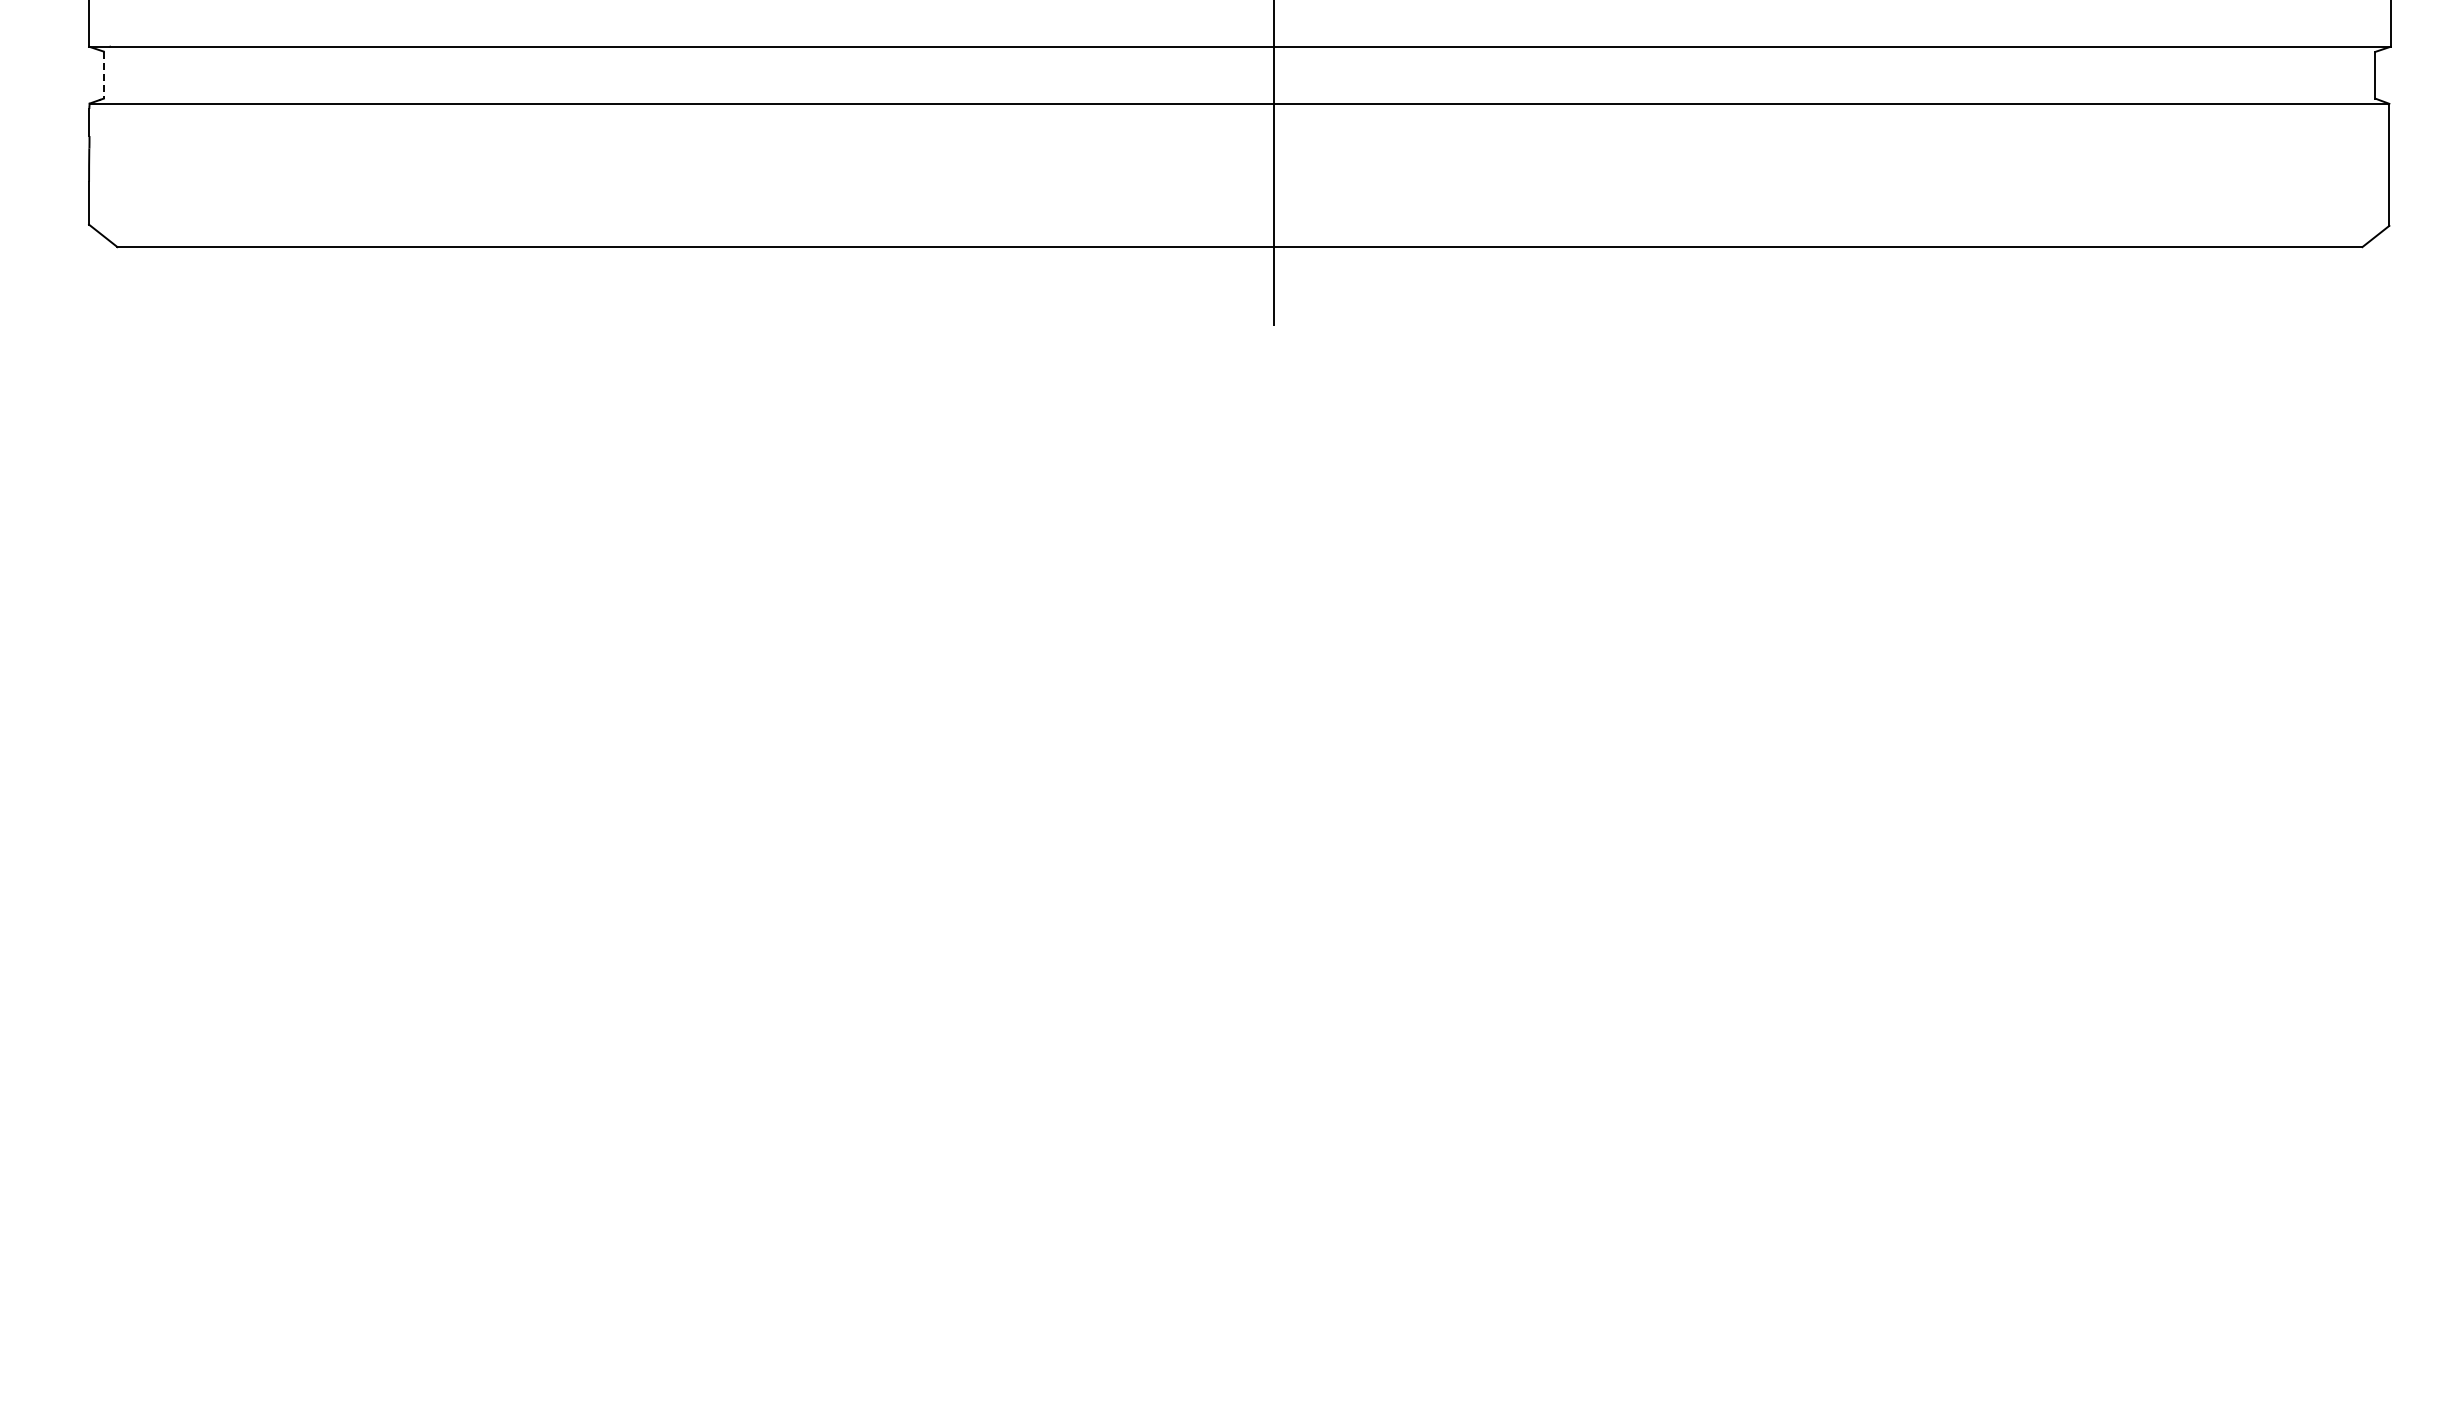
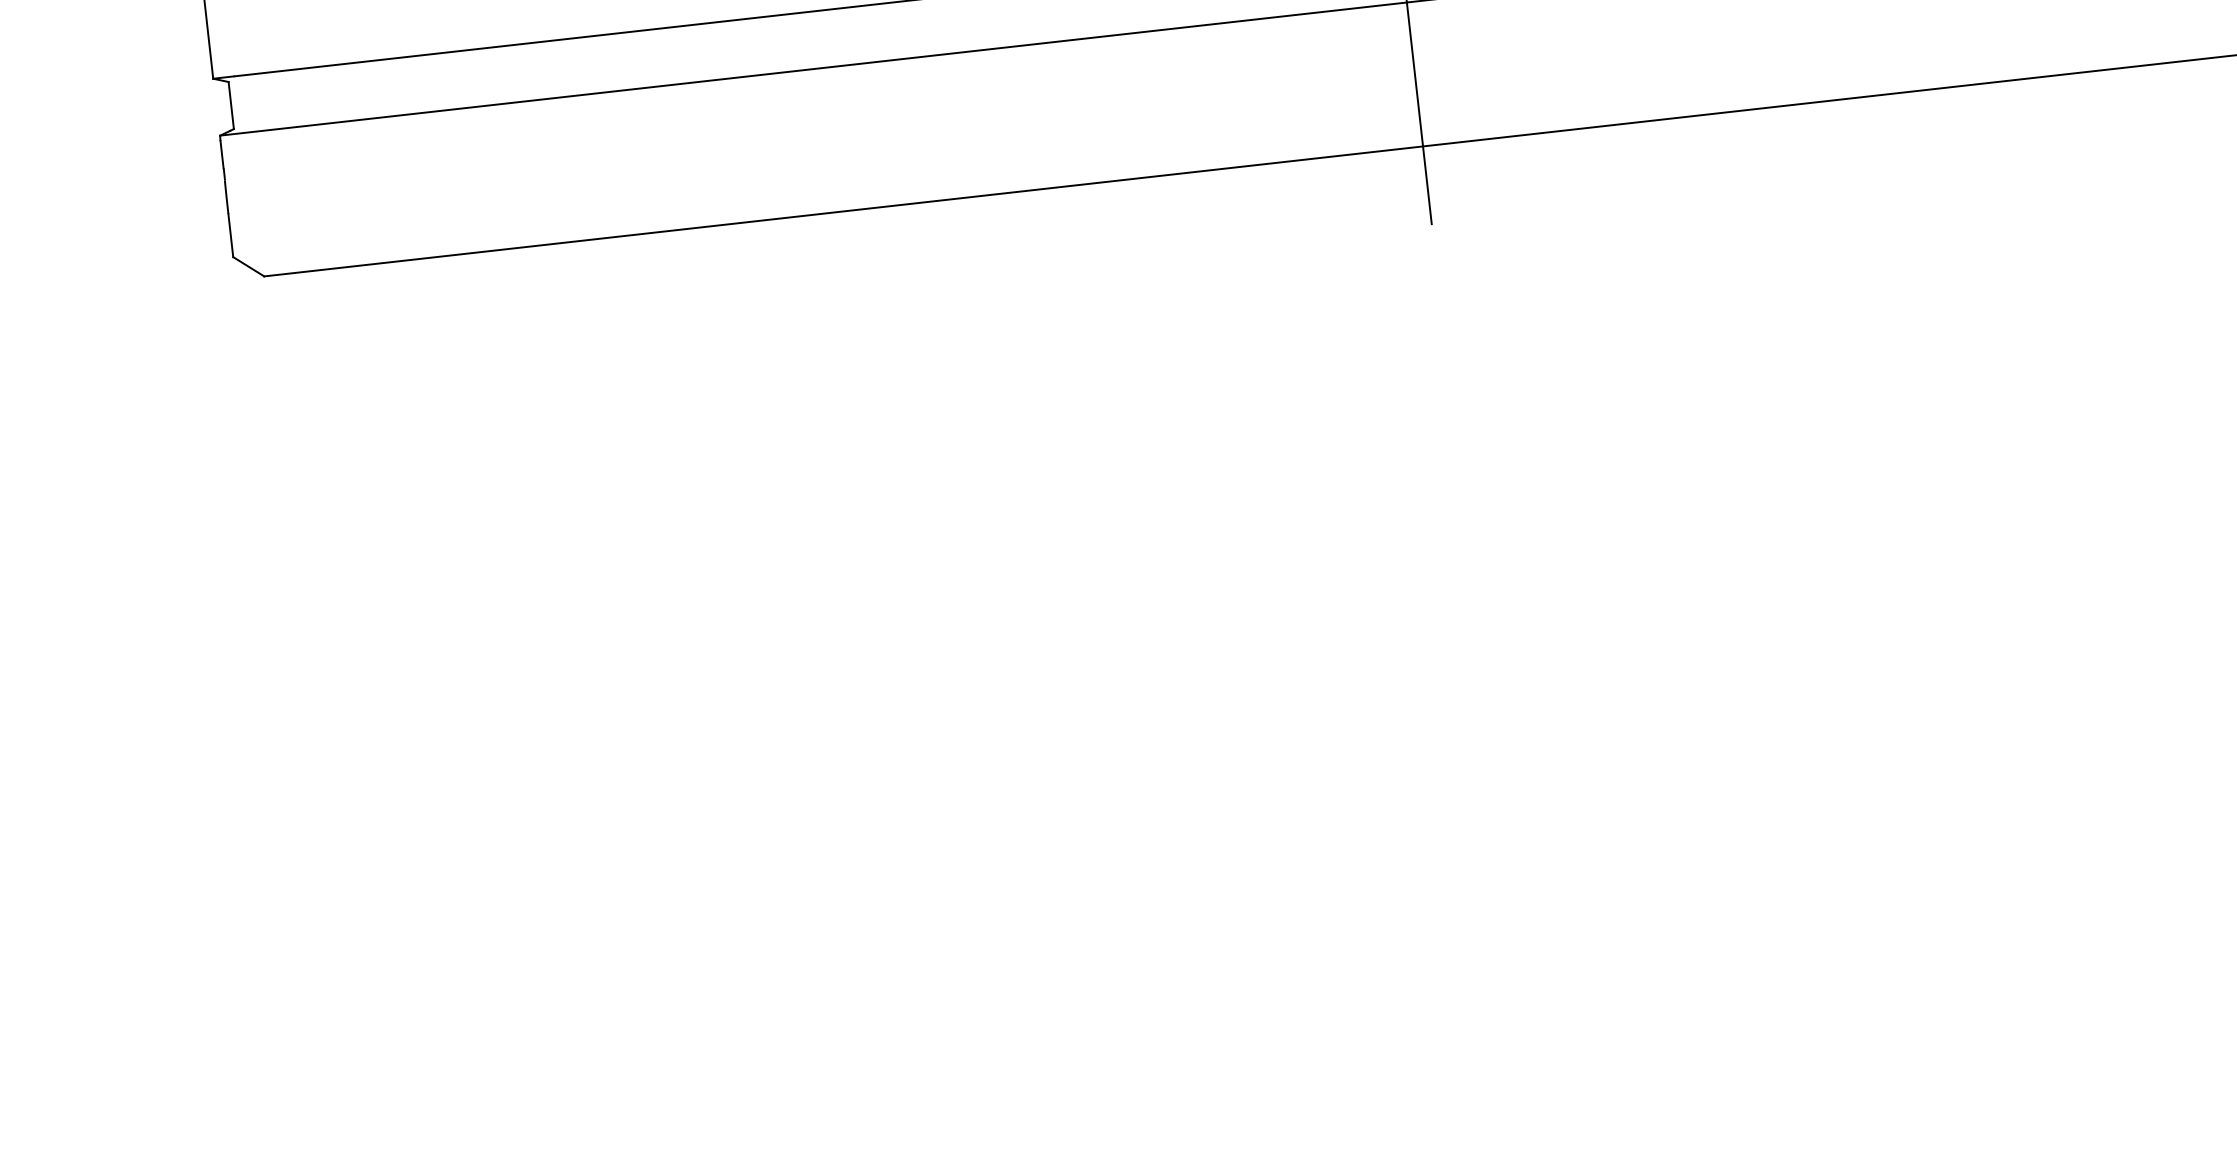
line: (103, 75) -> (230, 105), dashed -> solid

